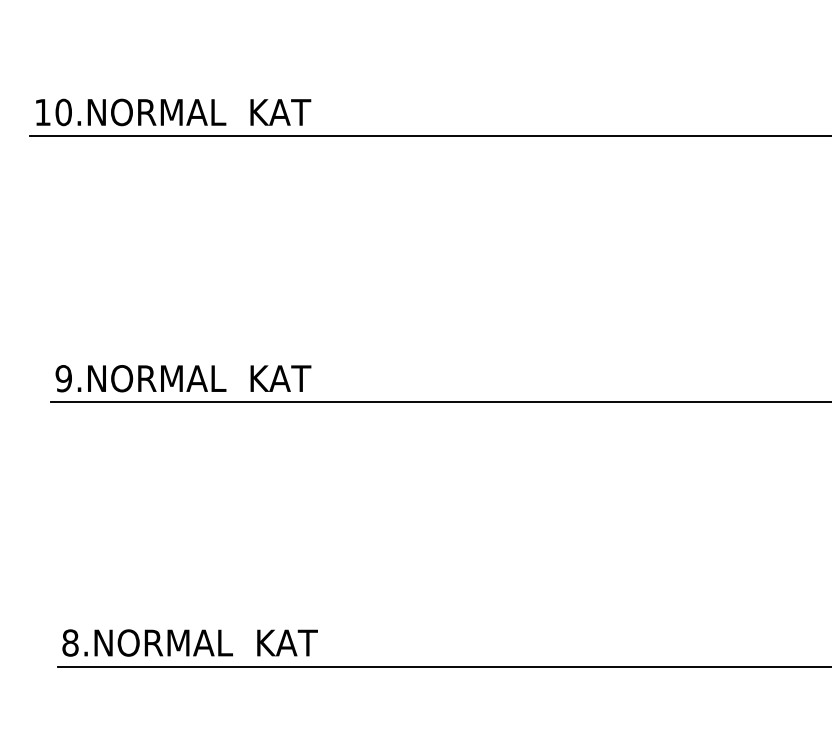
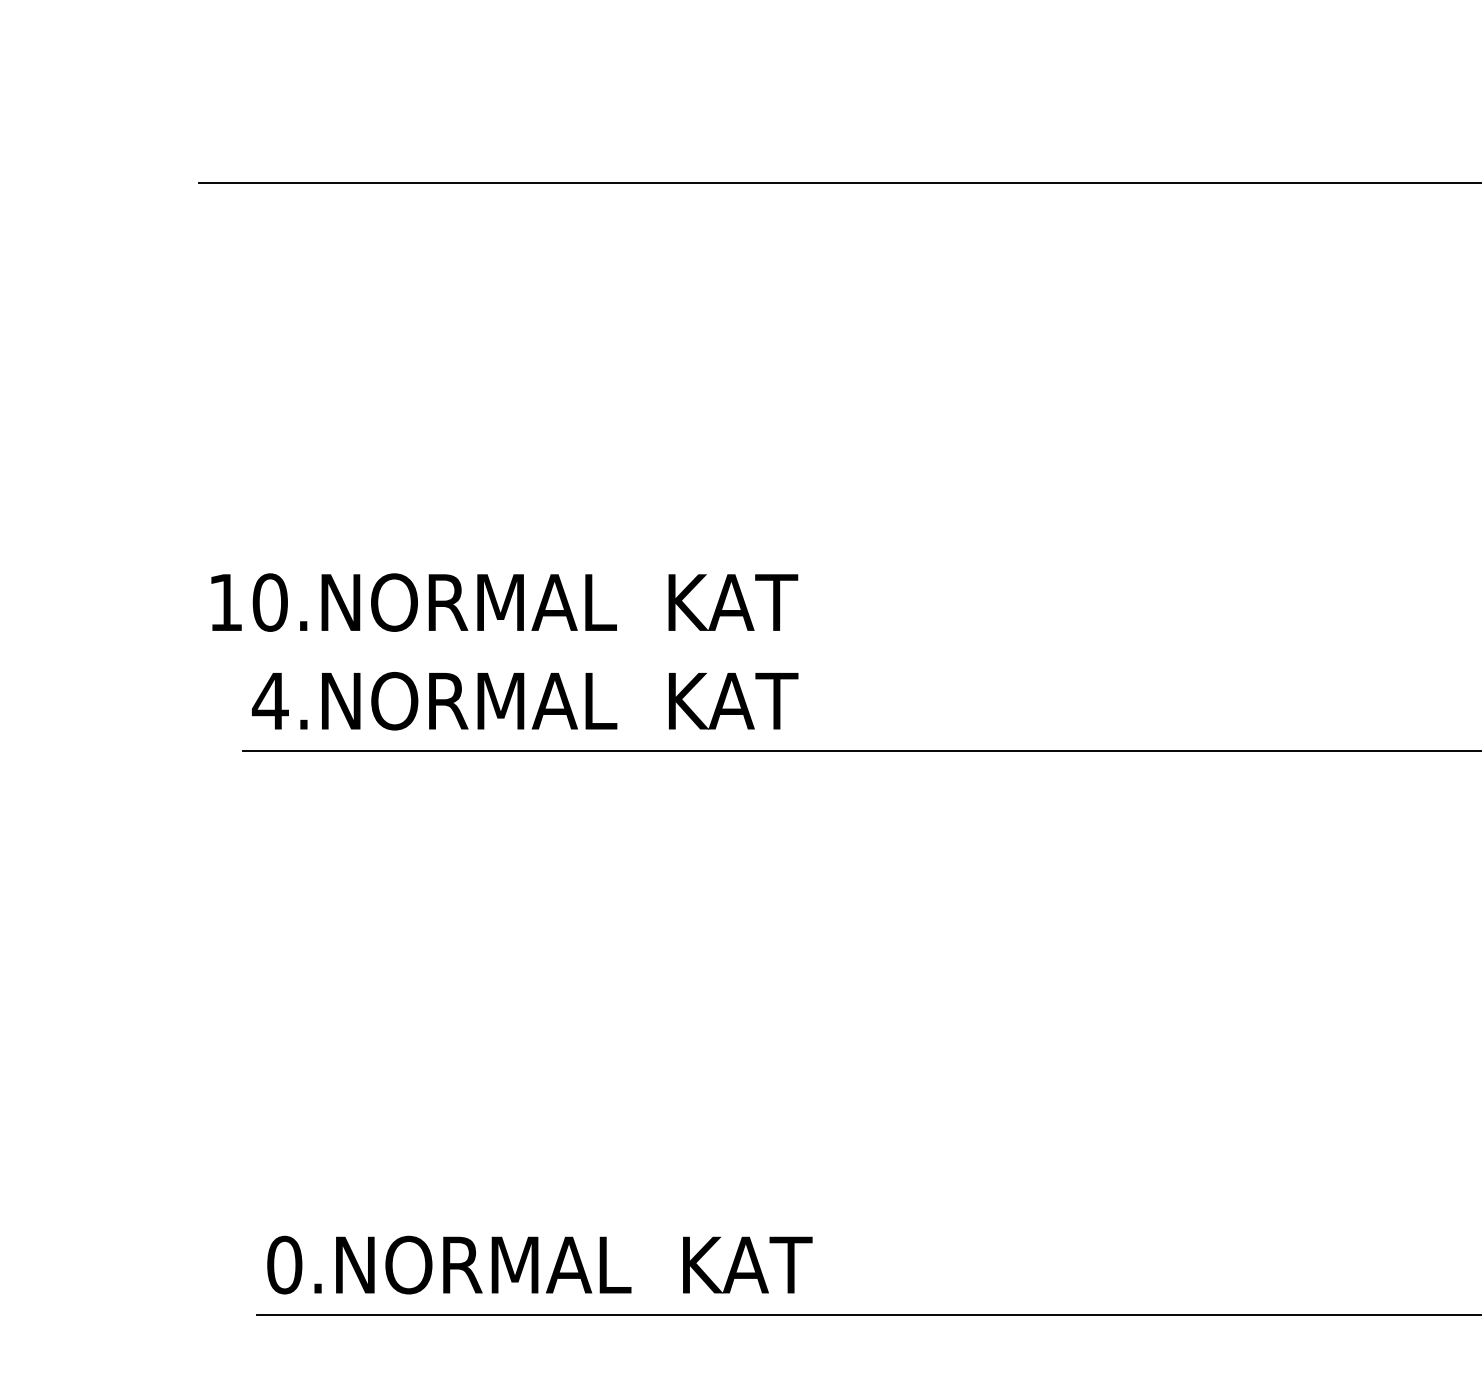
text: (173, 112) -> (504, 602), moved
text: (63, 378) -> (269, 700), 9.NORMAL -> 4.NORMAL
text: (70, 642) -> (284, 1263), 8.NORMAL -> 0.NORMAL

